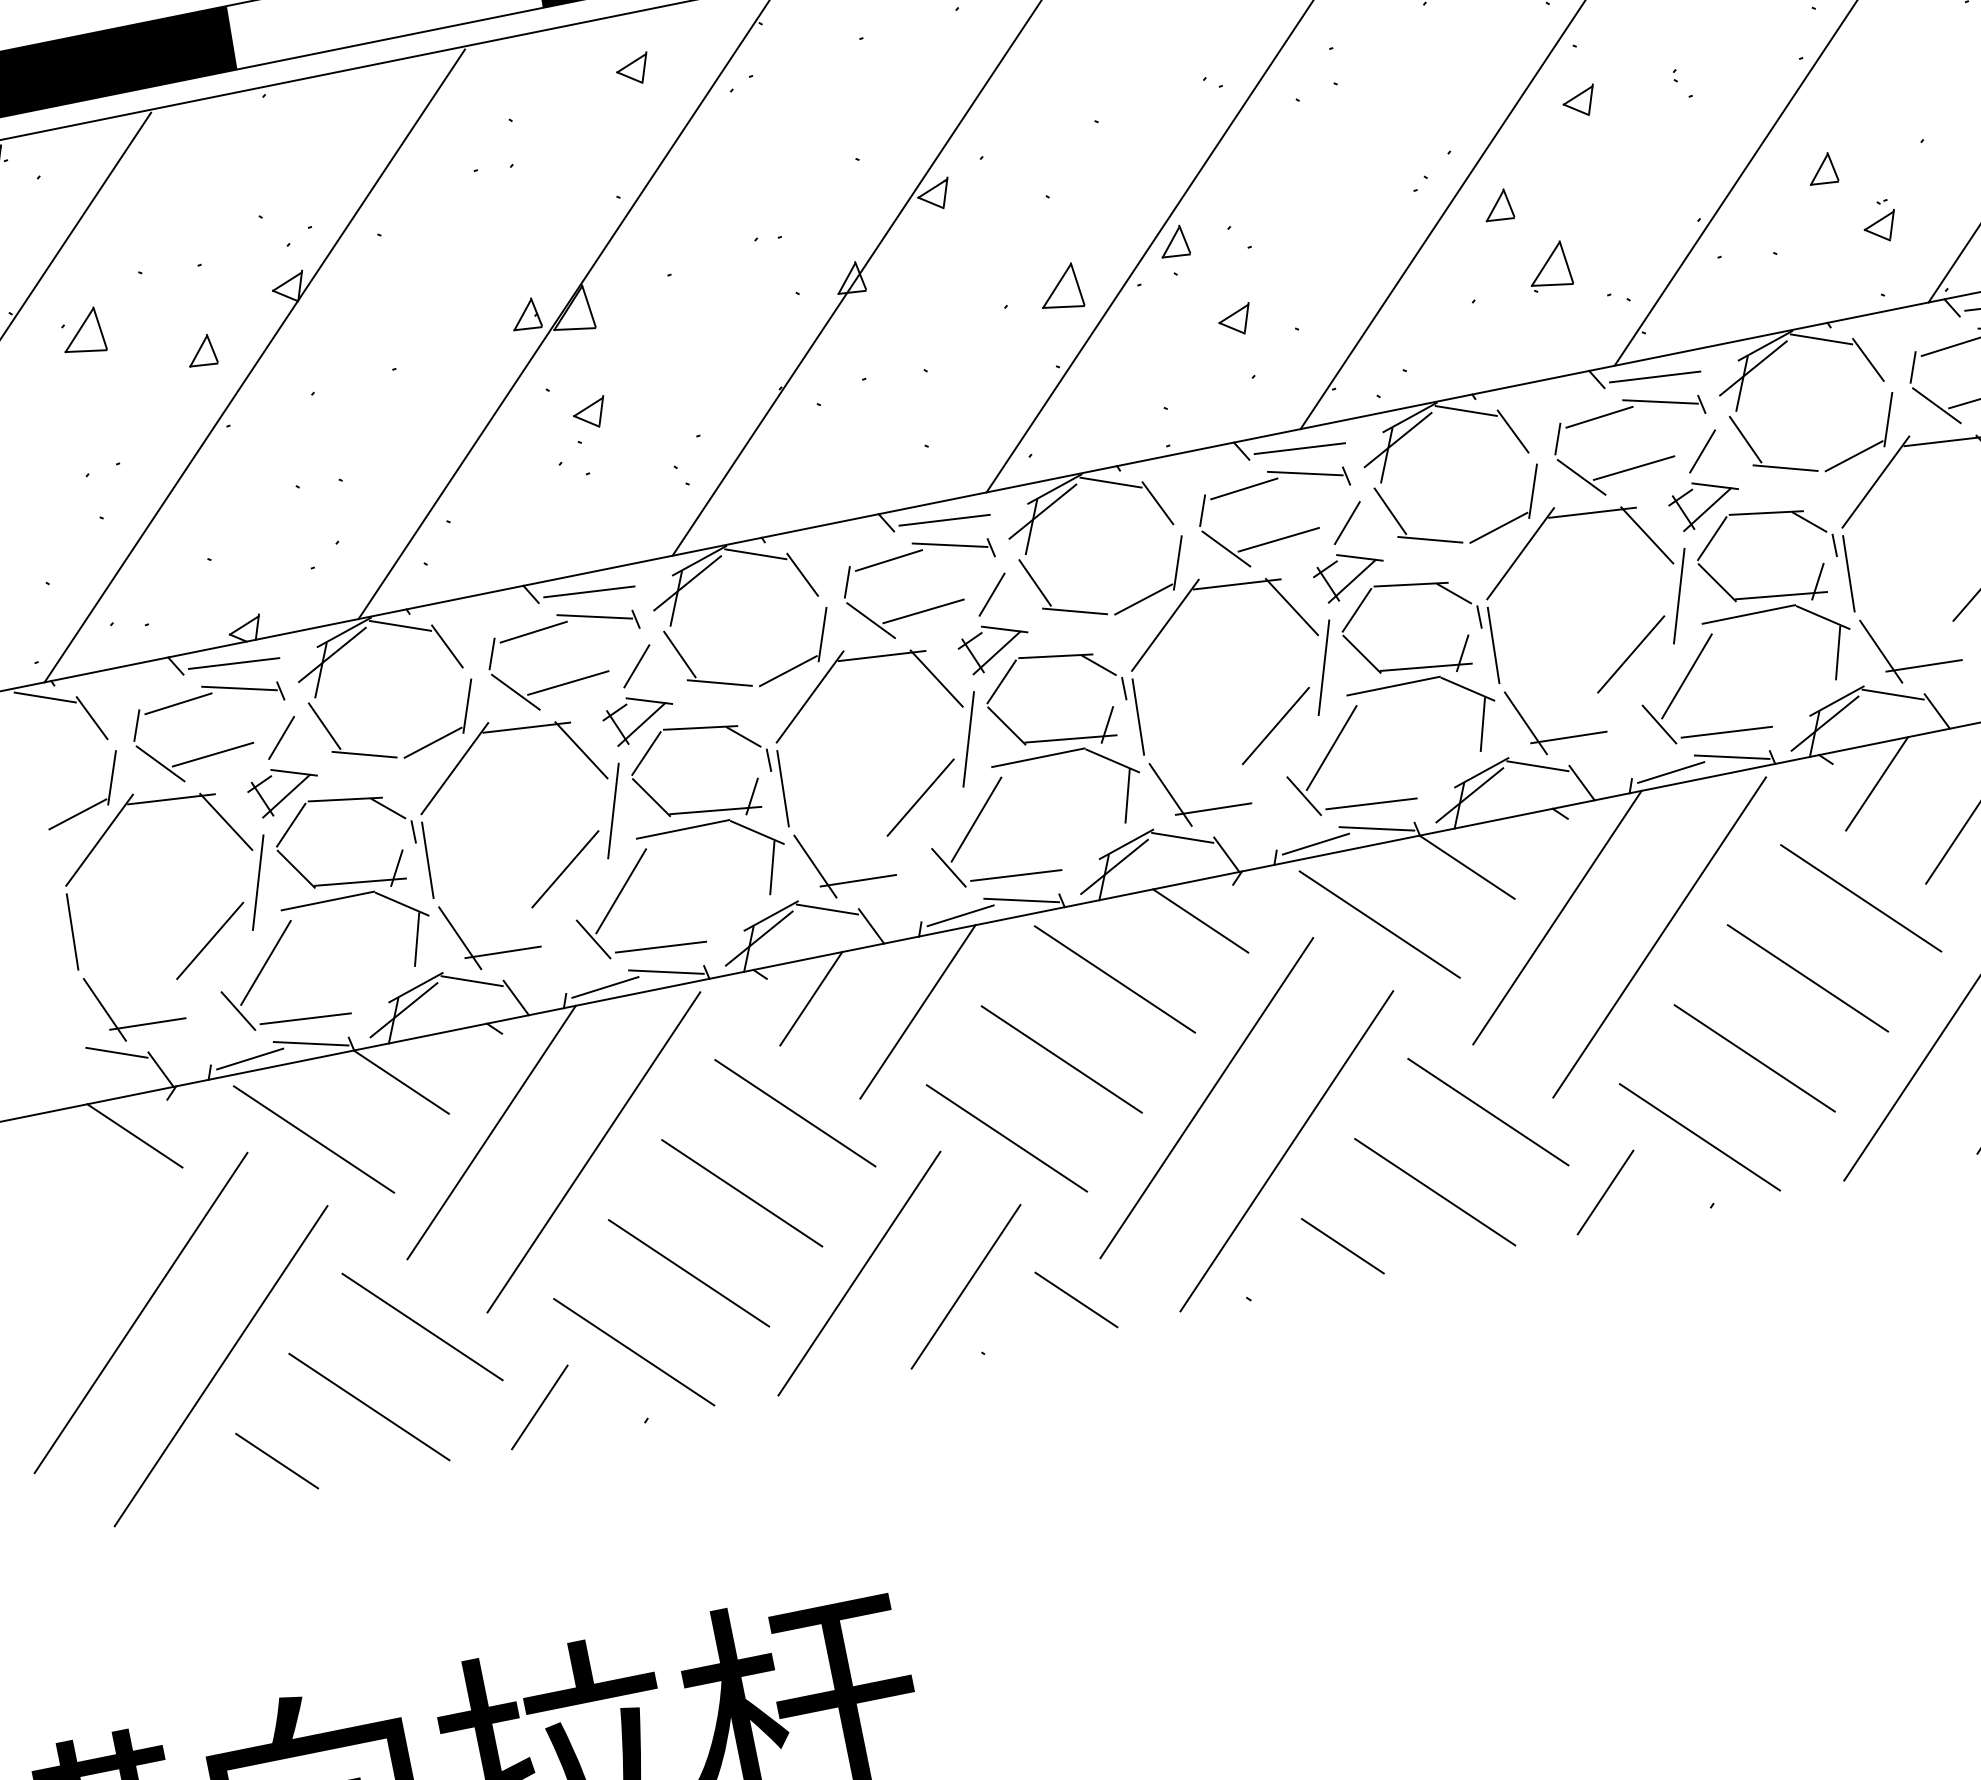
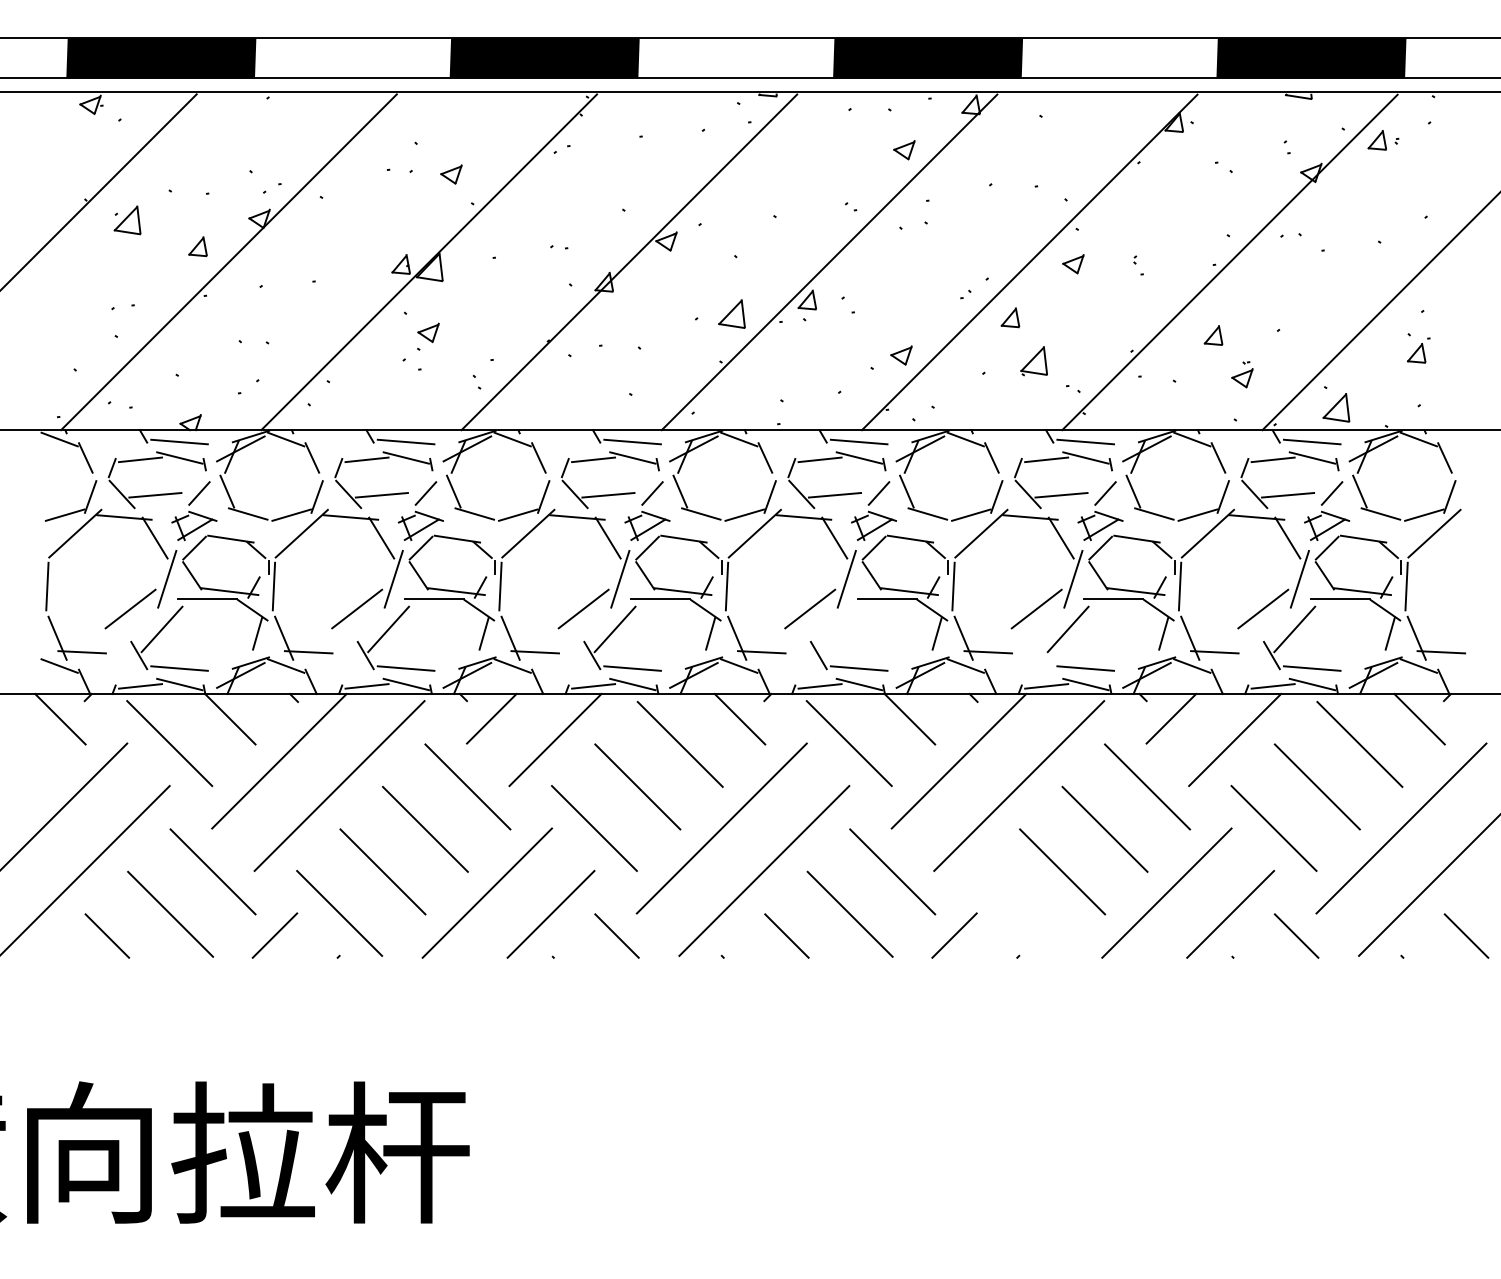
part: (633, 69) -> (451, 174), moved
part: (1235, 320) -> (901, 355), moved
line: (1659, 724) -> (1045, 655), removed
line: (1331, 748) -> (841, 629), removed
line: (1698, 1136) -> (1018, 912), removed

